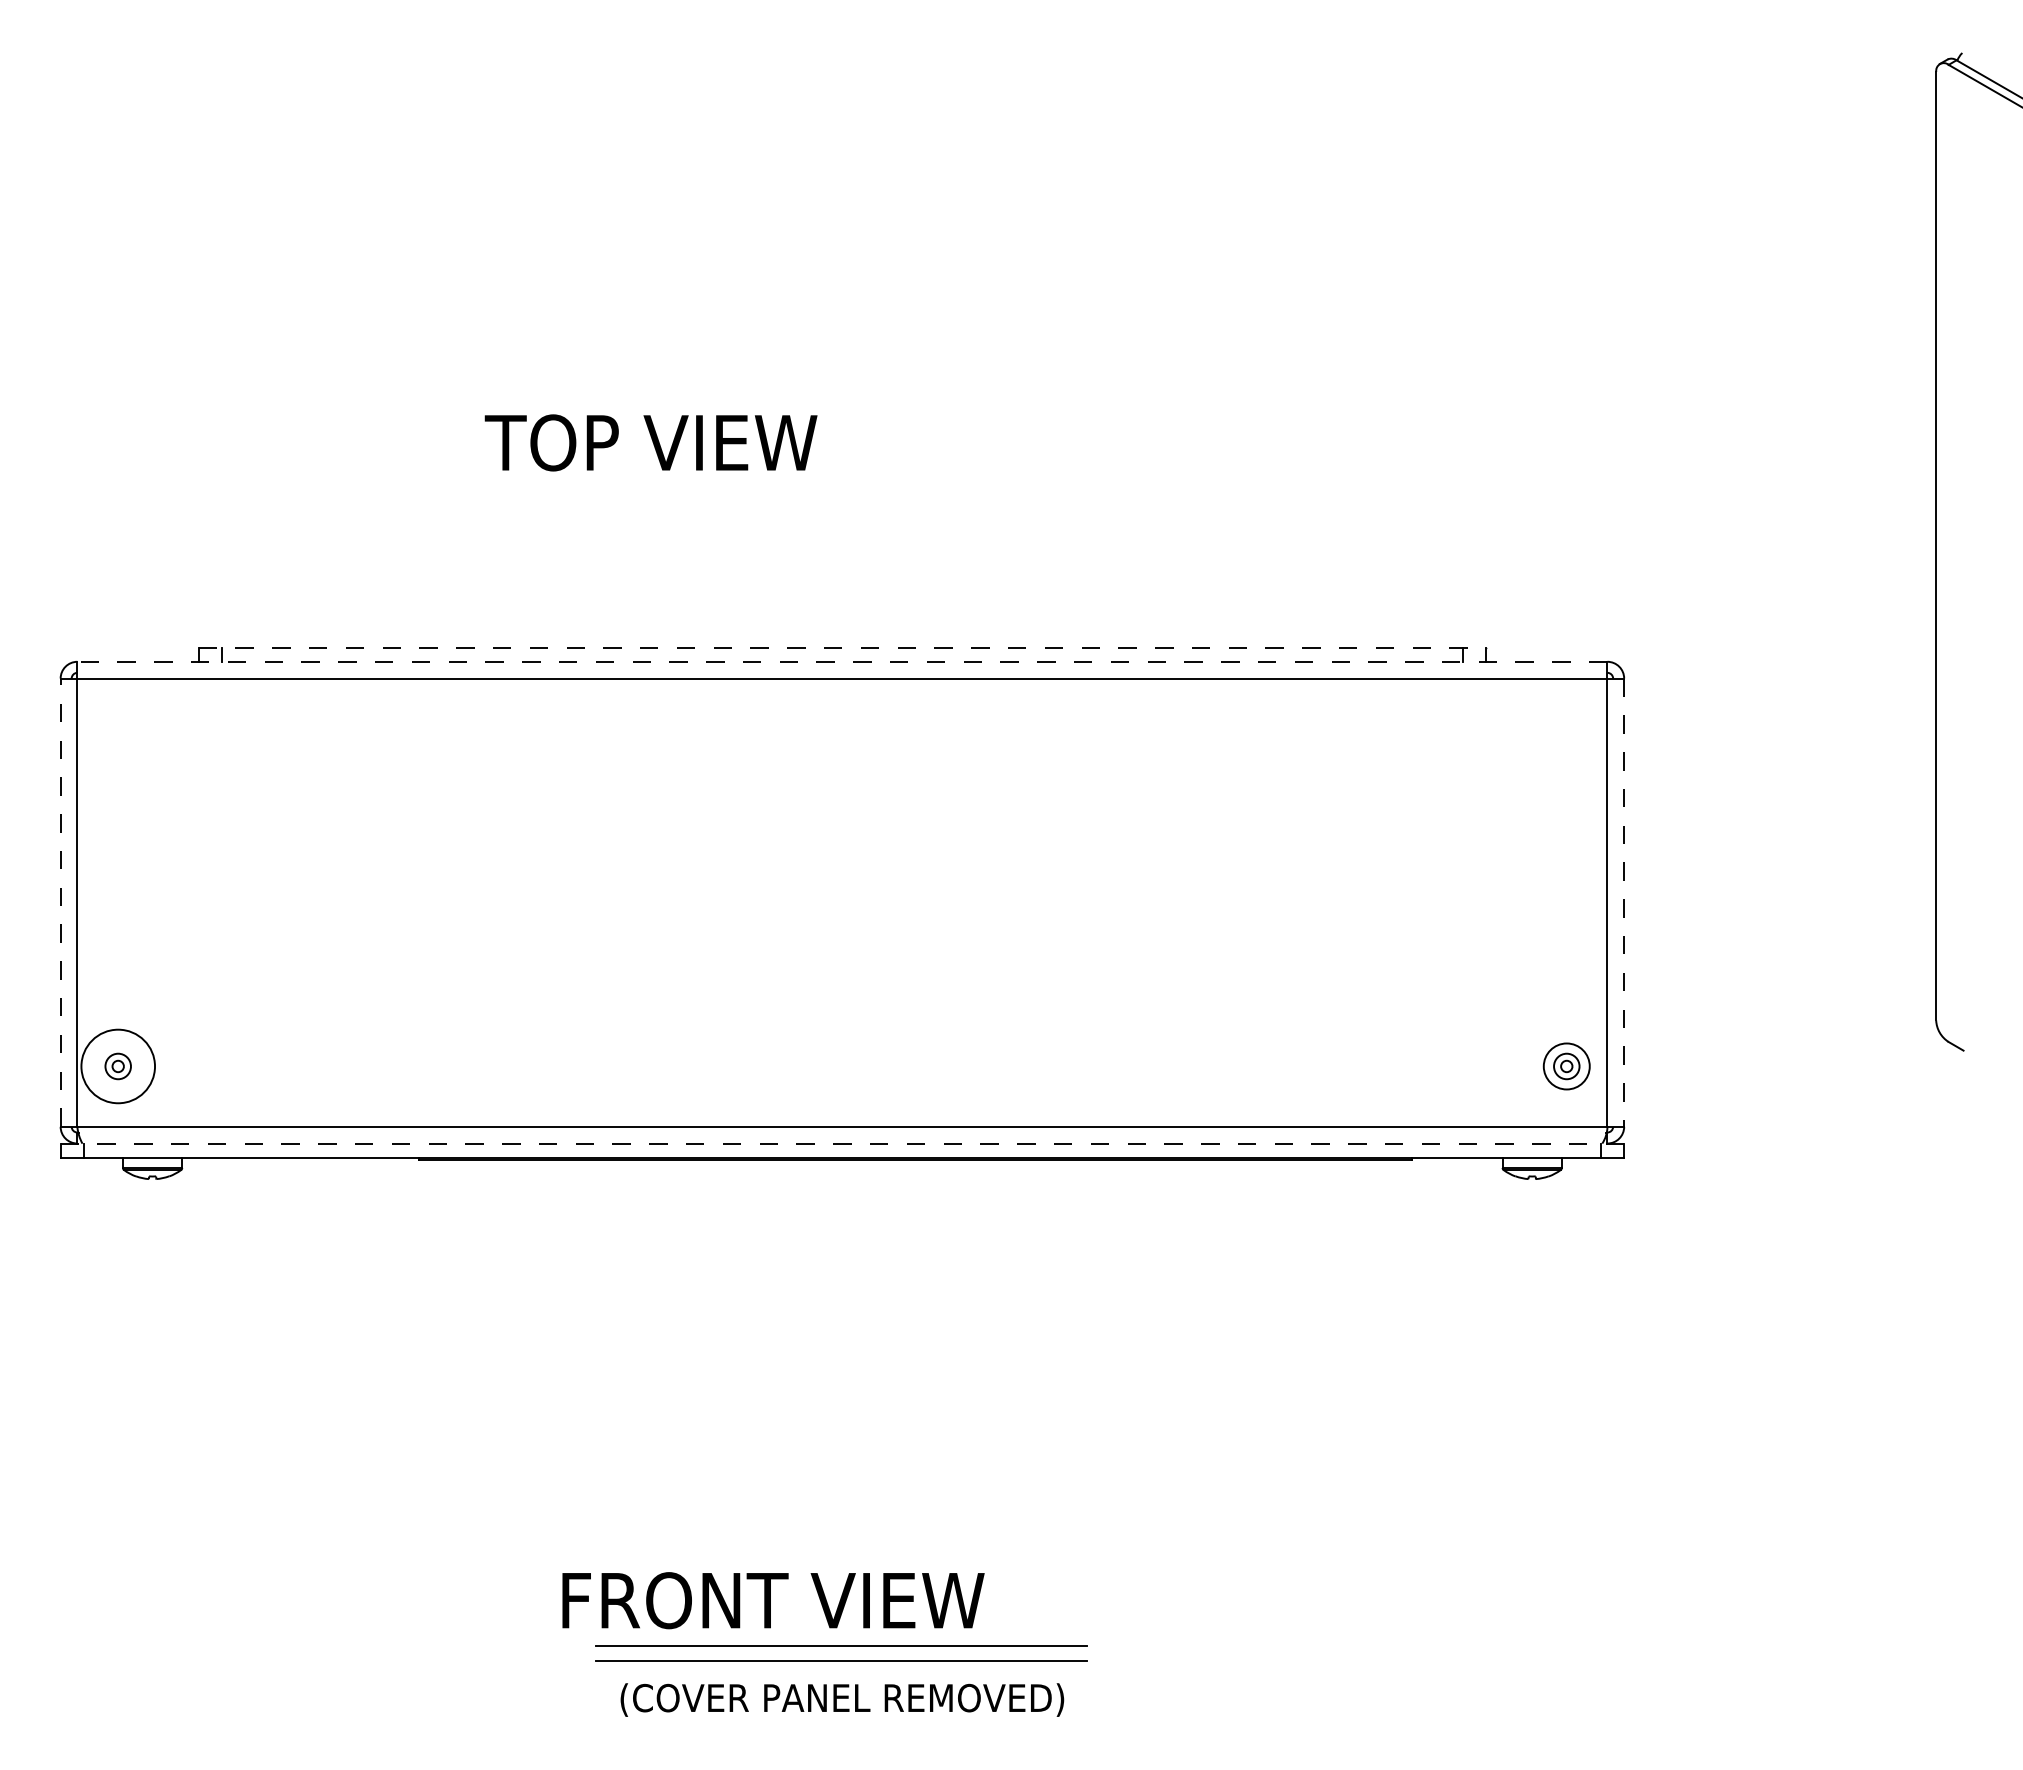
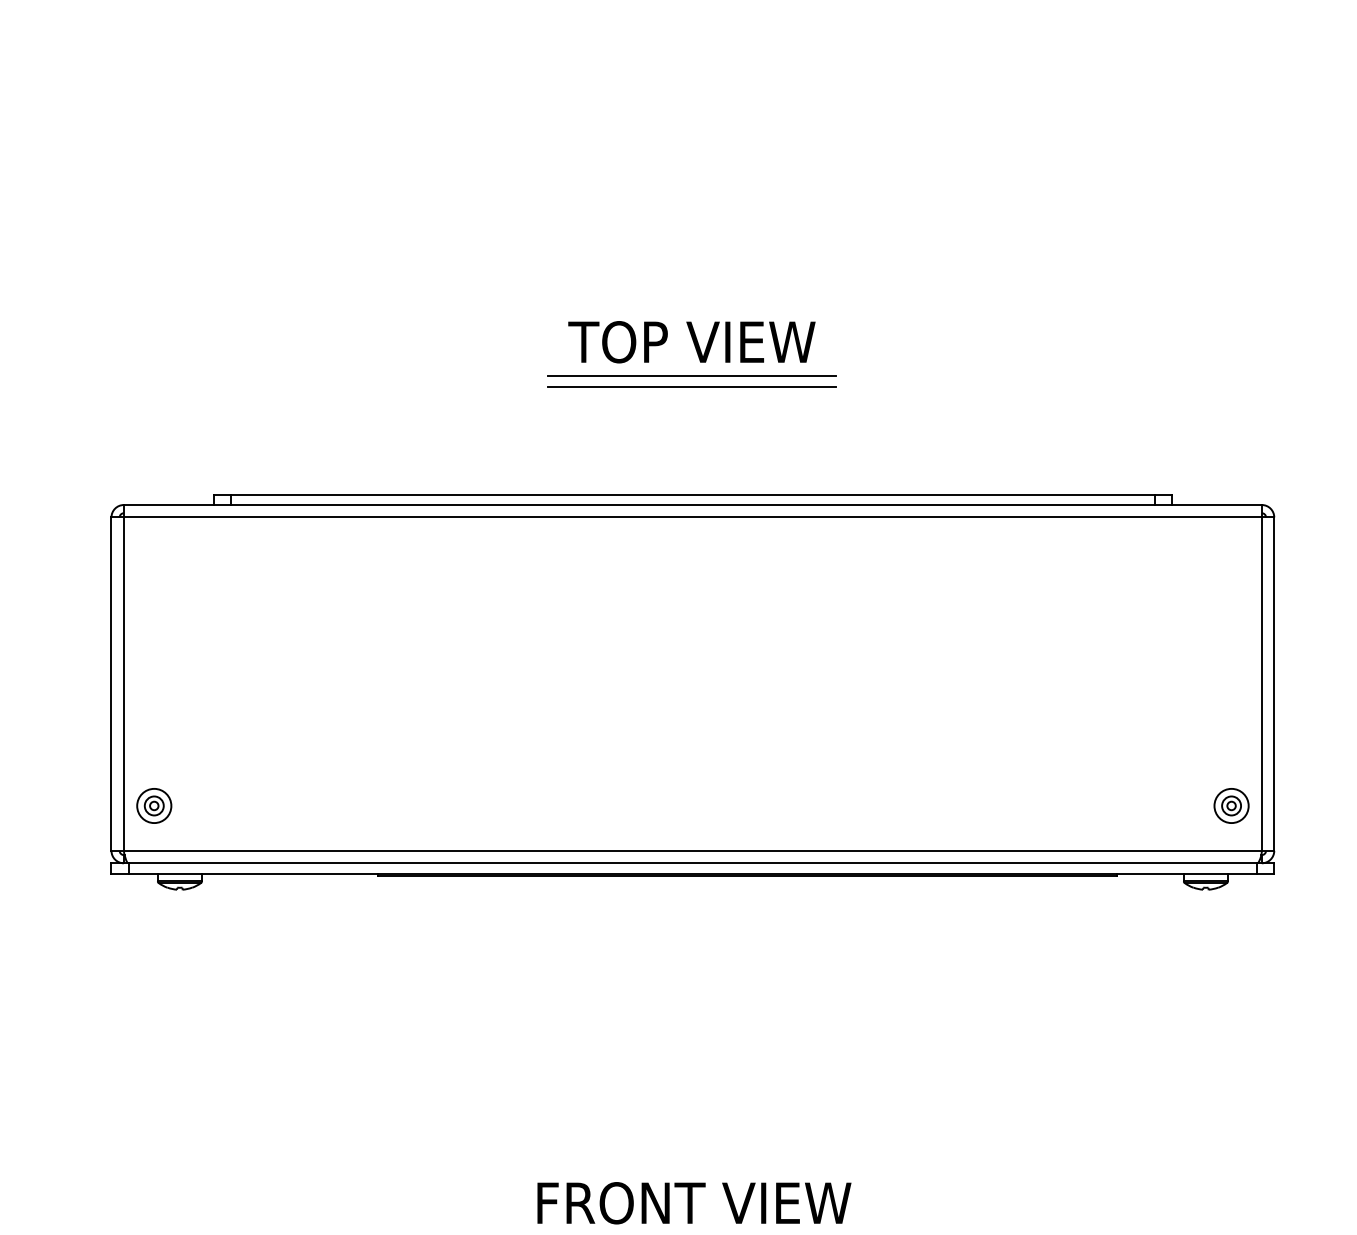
text: (650, 442) -> (691, 341), moved
line: (840, 488) -> (691, 376), added
line: (840, 503) -> (691, 387), added
line: (842, 648) -> (692, 495), dashed -> solid
line: (841, 661) -> (692, 504), dashed -> solid
line: (60, 902) -> (111, 684), dashed -> solid
line: (1624, 903) -> (1274, 684), dashed -> solid
circle: (118, 1066) -> (154, 805), size x0.62
line: (842, 1143) -> (692, 863), dashed -> solid
text: (773, 1600) -> (694, 1203), moved

